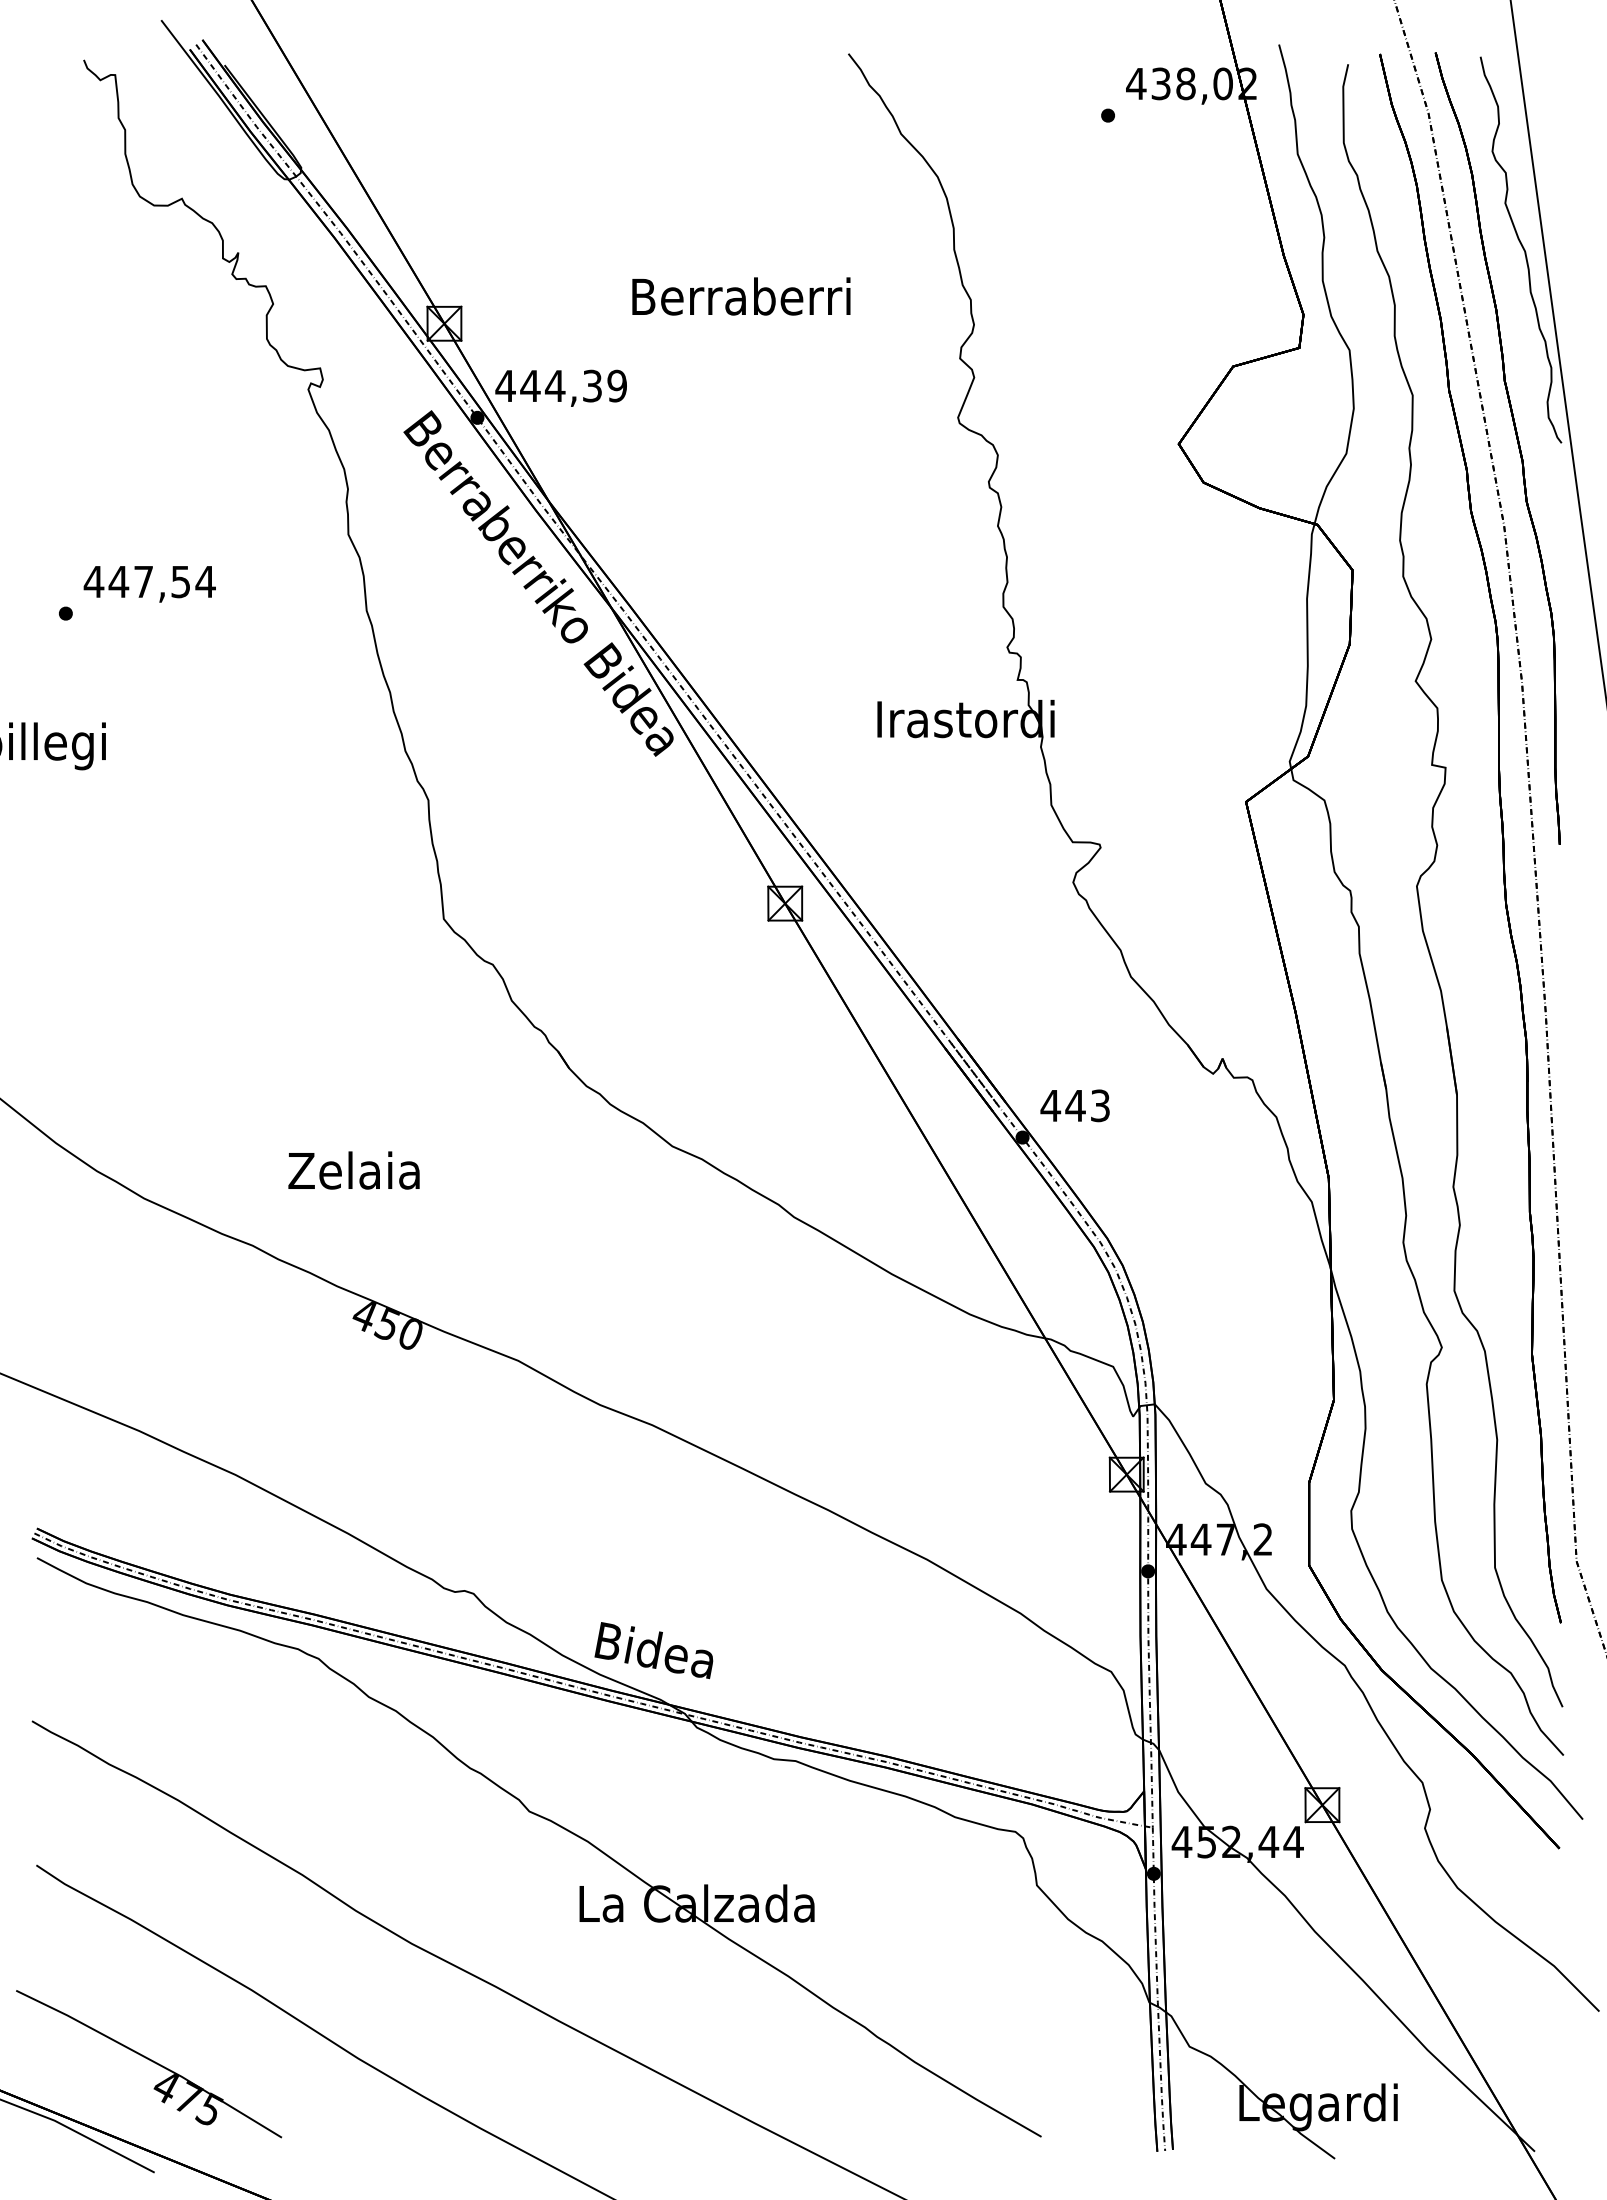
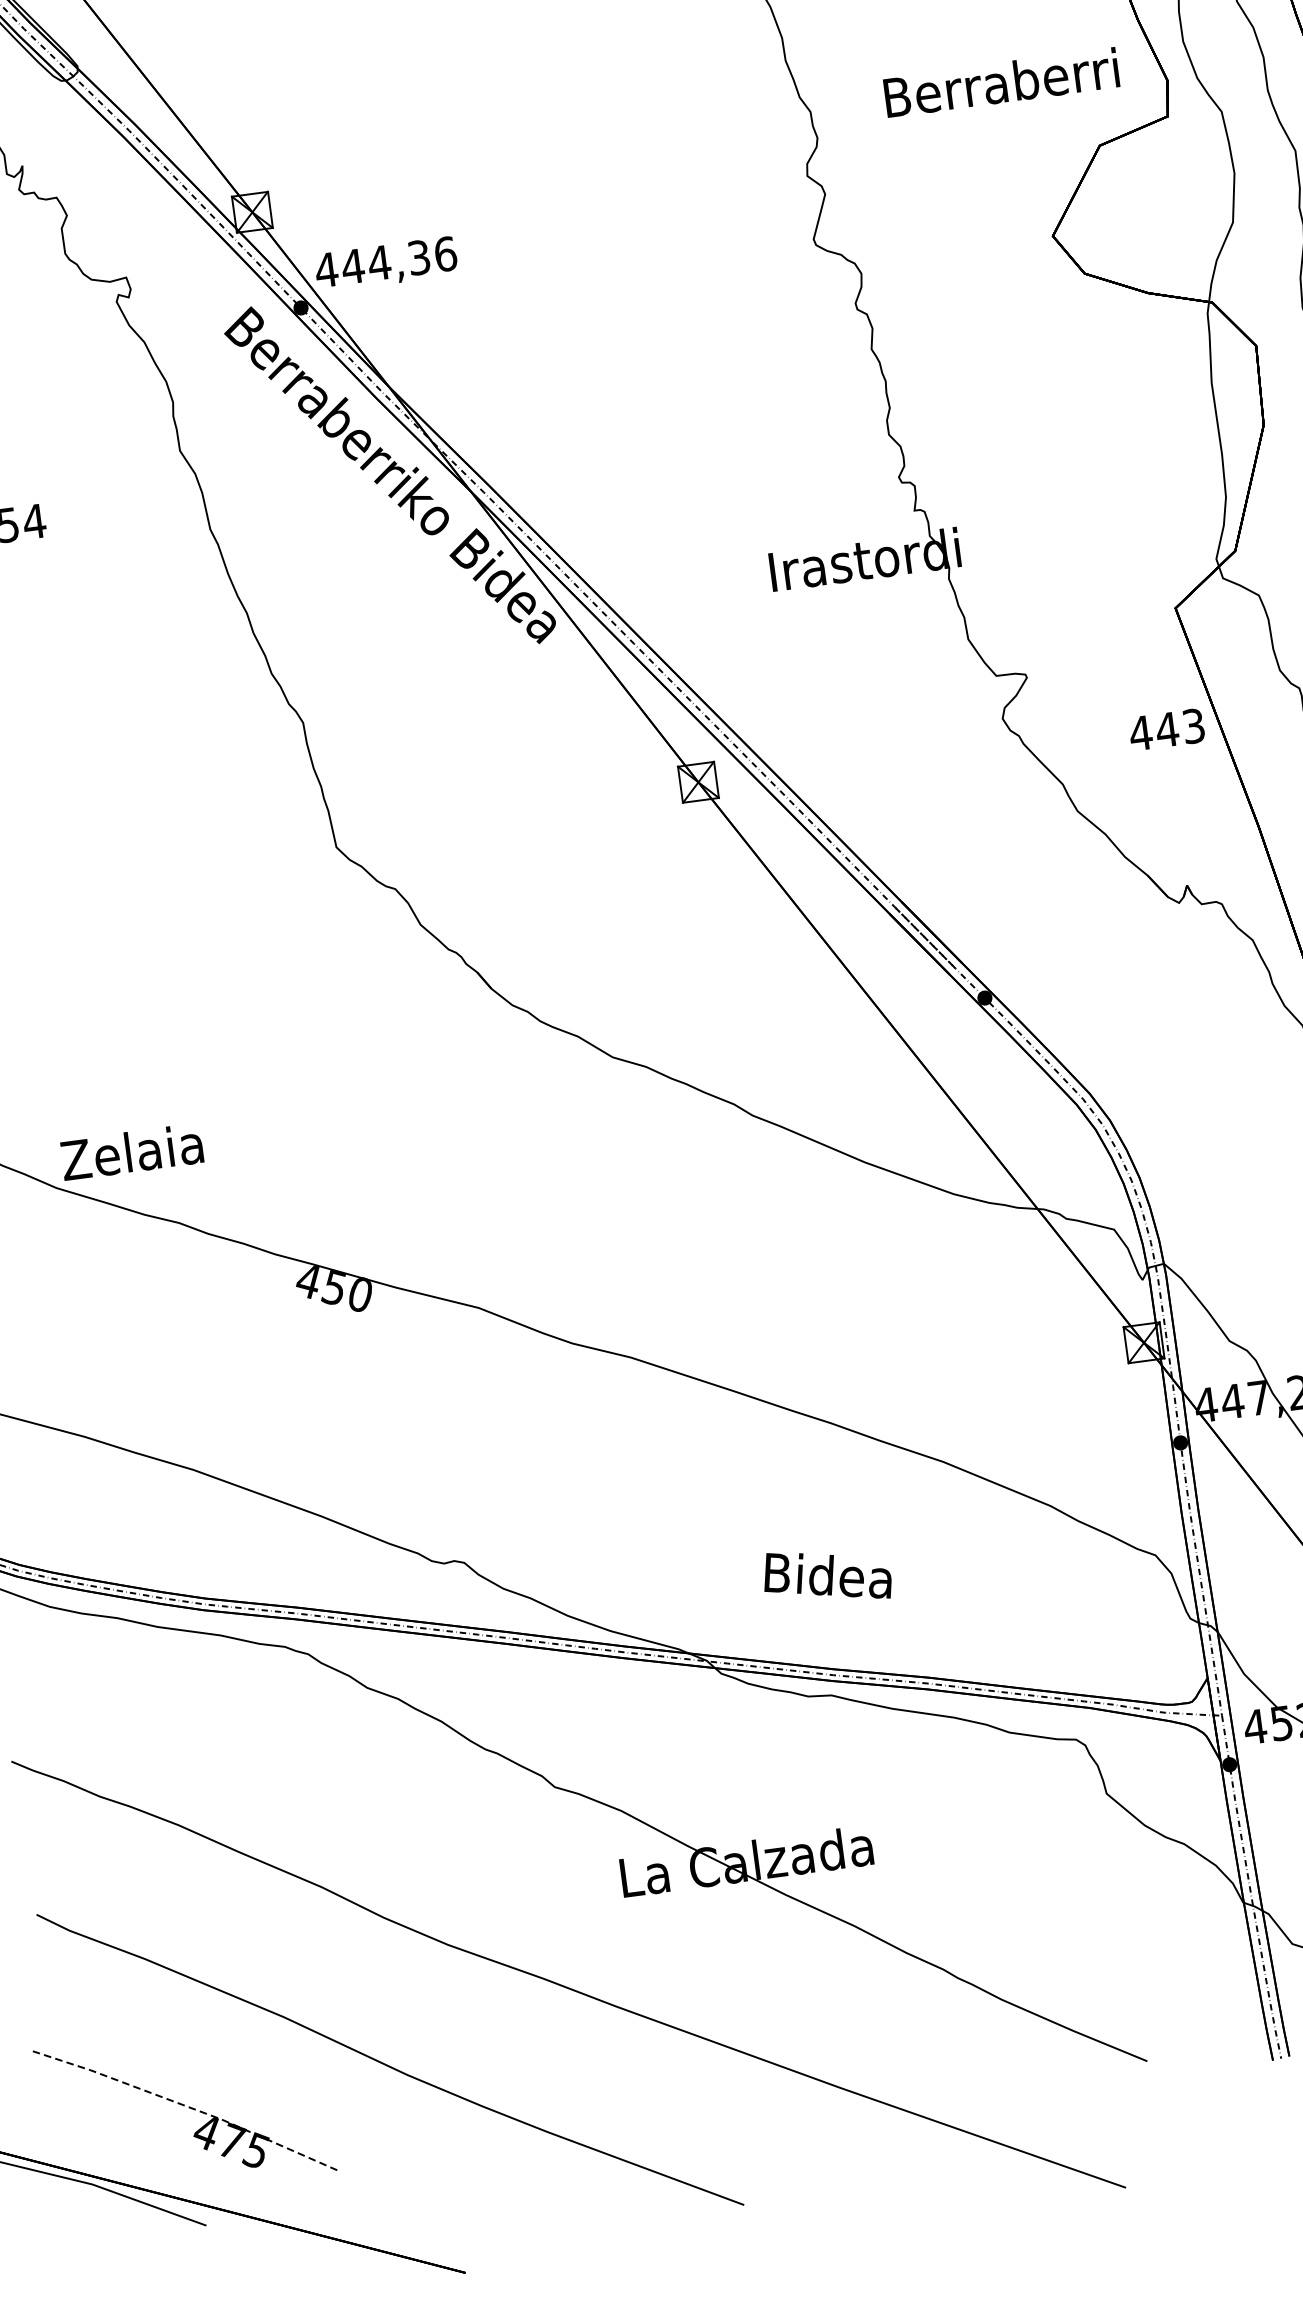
text: (741, 296) -> (1001, 82), moved
text: (617, 385) -> (445, 253), 444,39 -> 444,36
text: (1074, 1105) -> (1166, 729), moved
text: (353, 1170) -> (131, 1152), moved
text: (653, 1650) -> (826, 1576), moved
line: (151, 2060) -> (187, 2106), solid -> dashed

